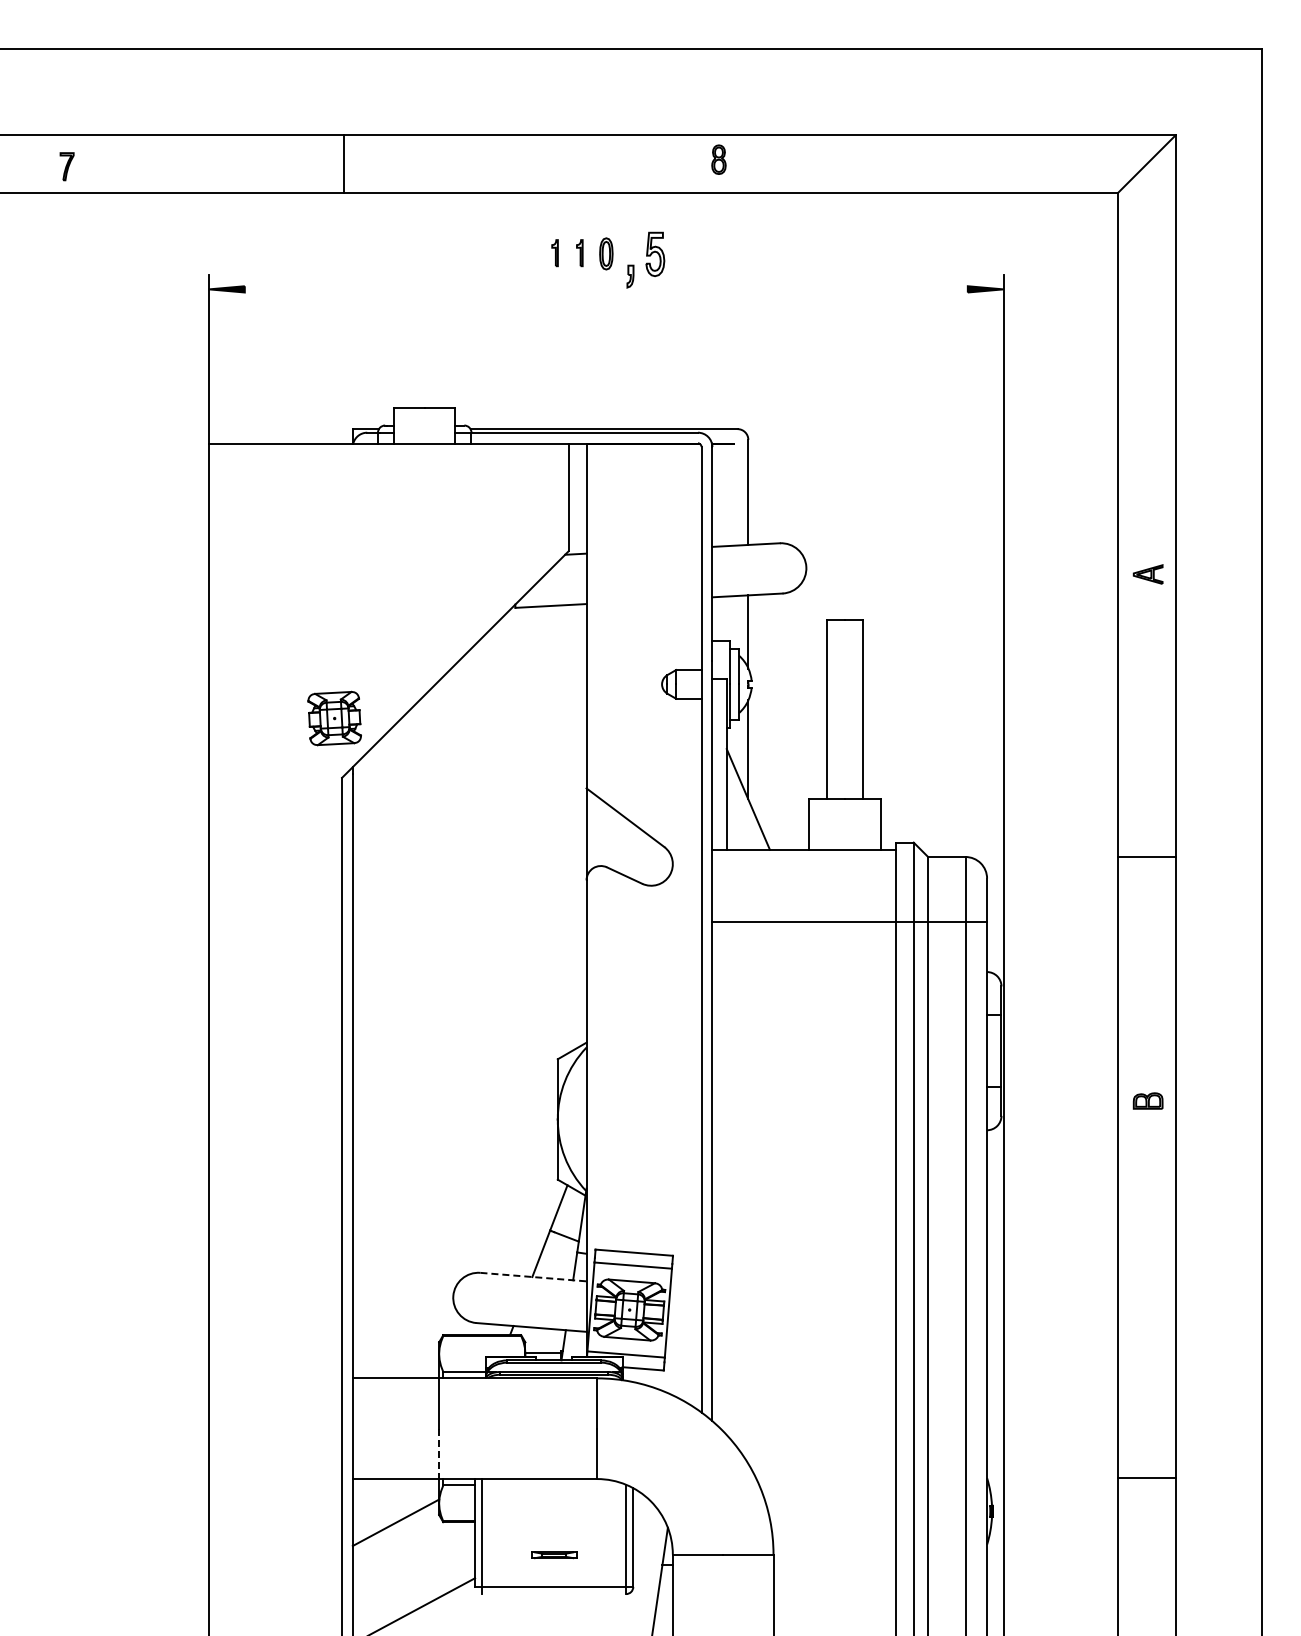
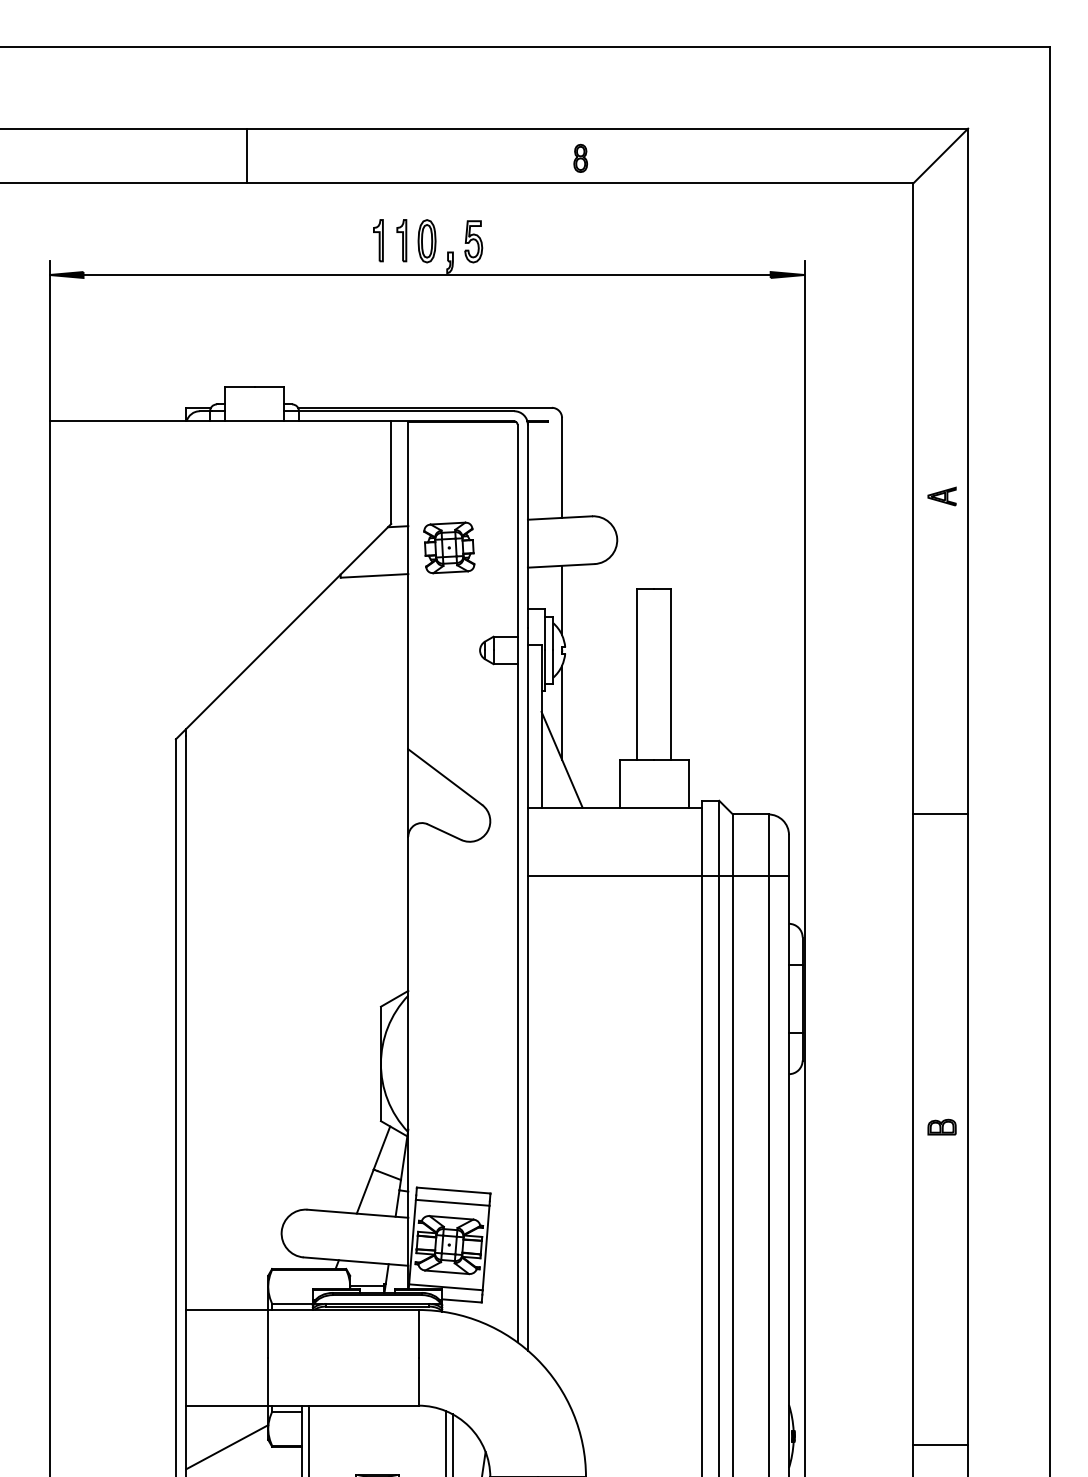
part: (718, 159) -> (580, 158), moved
line: (343, 163) -> (246, 155), moved
part: (554, 252) -> (377, 239), size x1.67
part: (579, 252) -> (401, 239), size x1.67
part: (606, 253) -> (427, 240), size x1.43
line: (605, 289) -> (426, 275), added
part: (1147, 574) -> (941, 496), moved
part: (334, 718) -> (449, 547), moved
part: (1147, 1100) -> (941, 1126), moved
line: (533, 1277) -> (357, 1214), dashed -> solid
line: (439, 1454) -> (268, 1382), dashed -> solid
line: (1146, 1477) -> (940, 1445), moved

